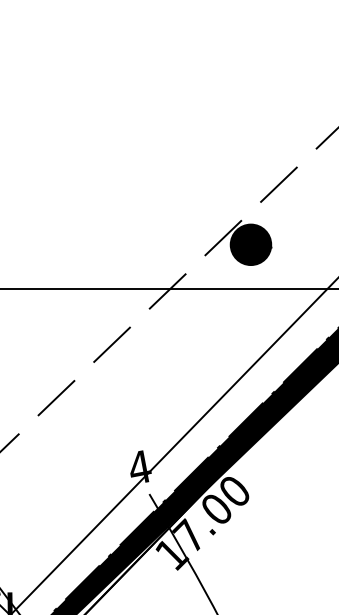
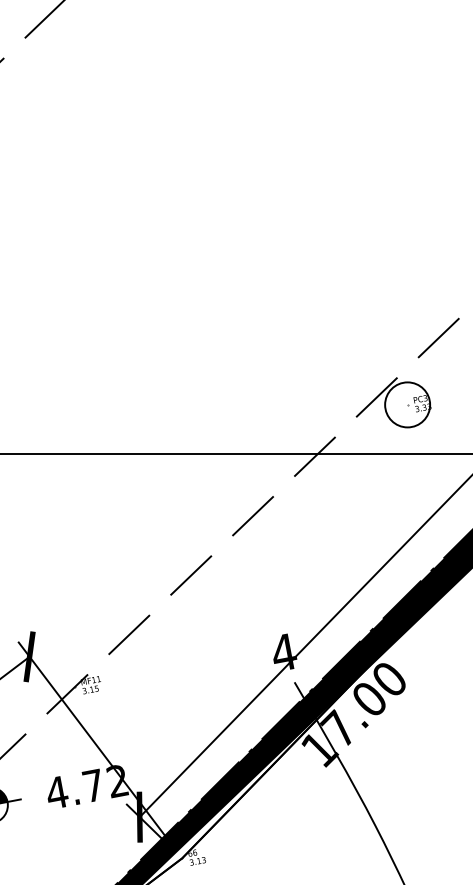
fill: (250, 244) -> (407, 404), removed

